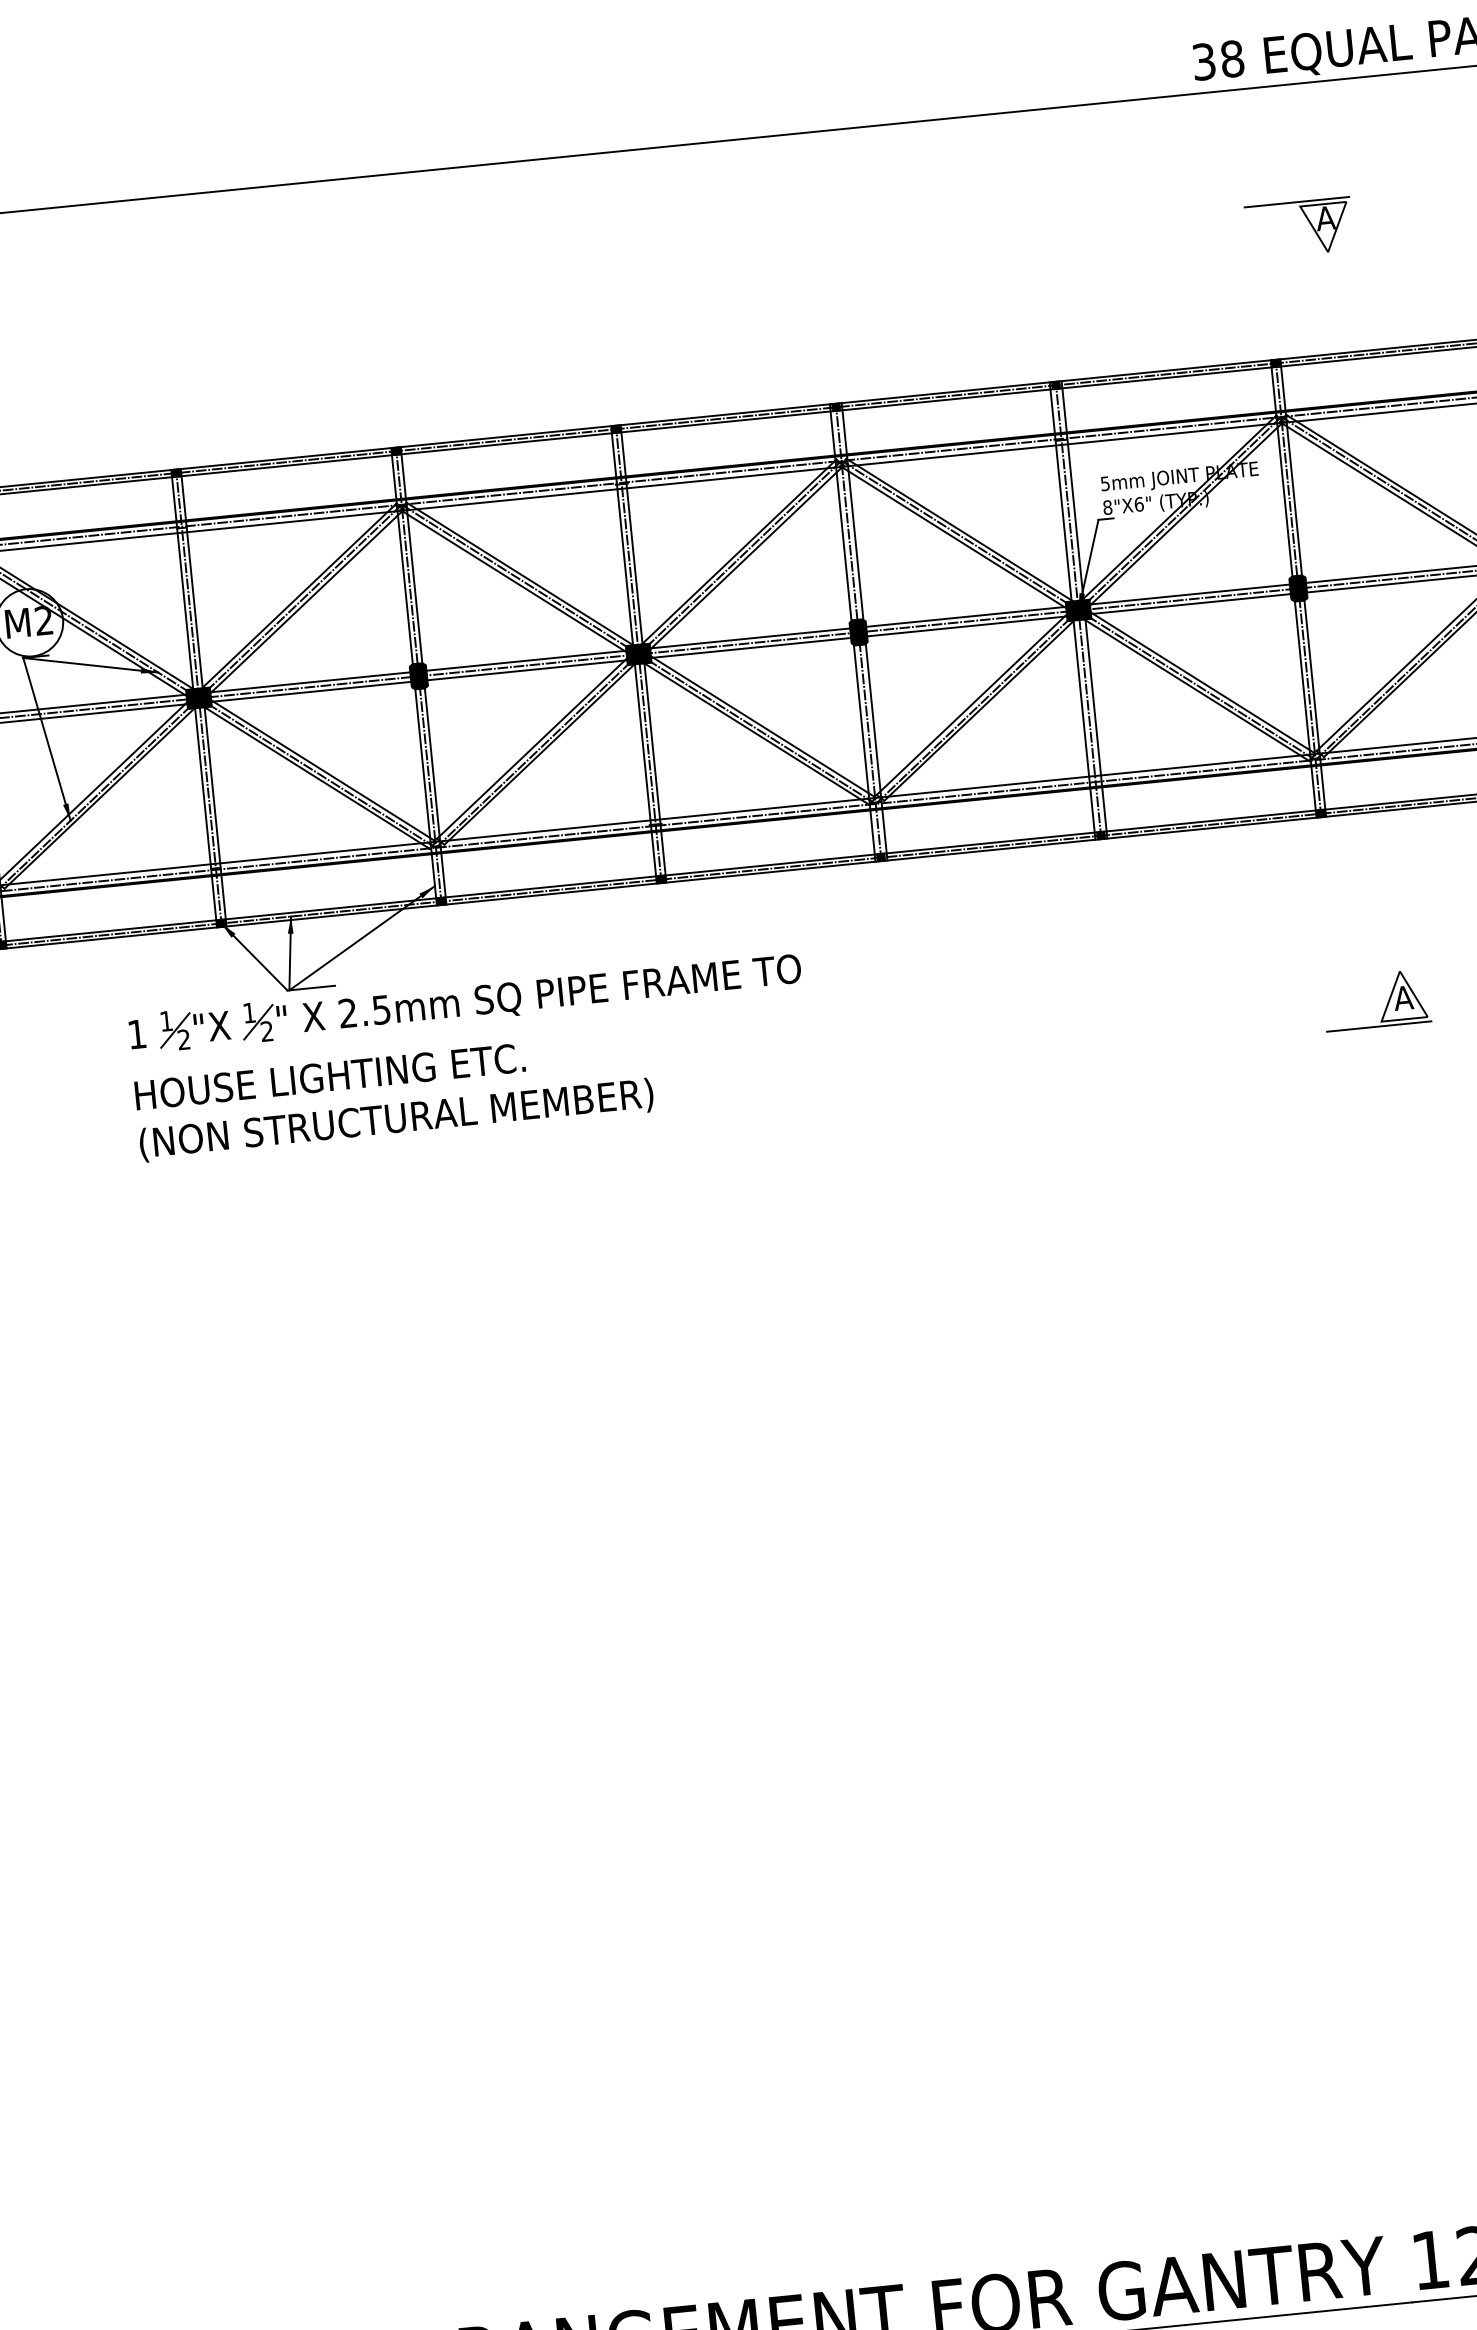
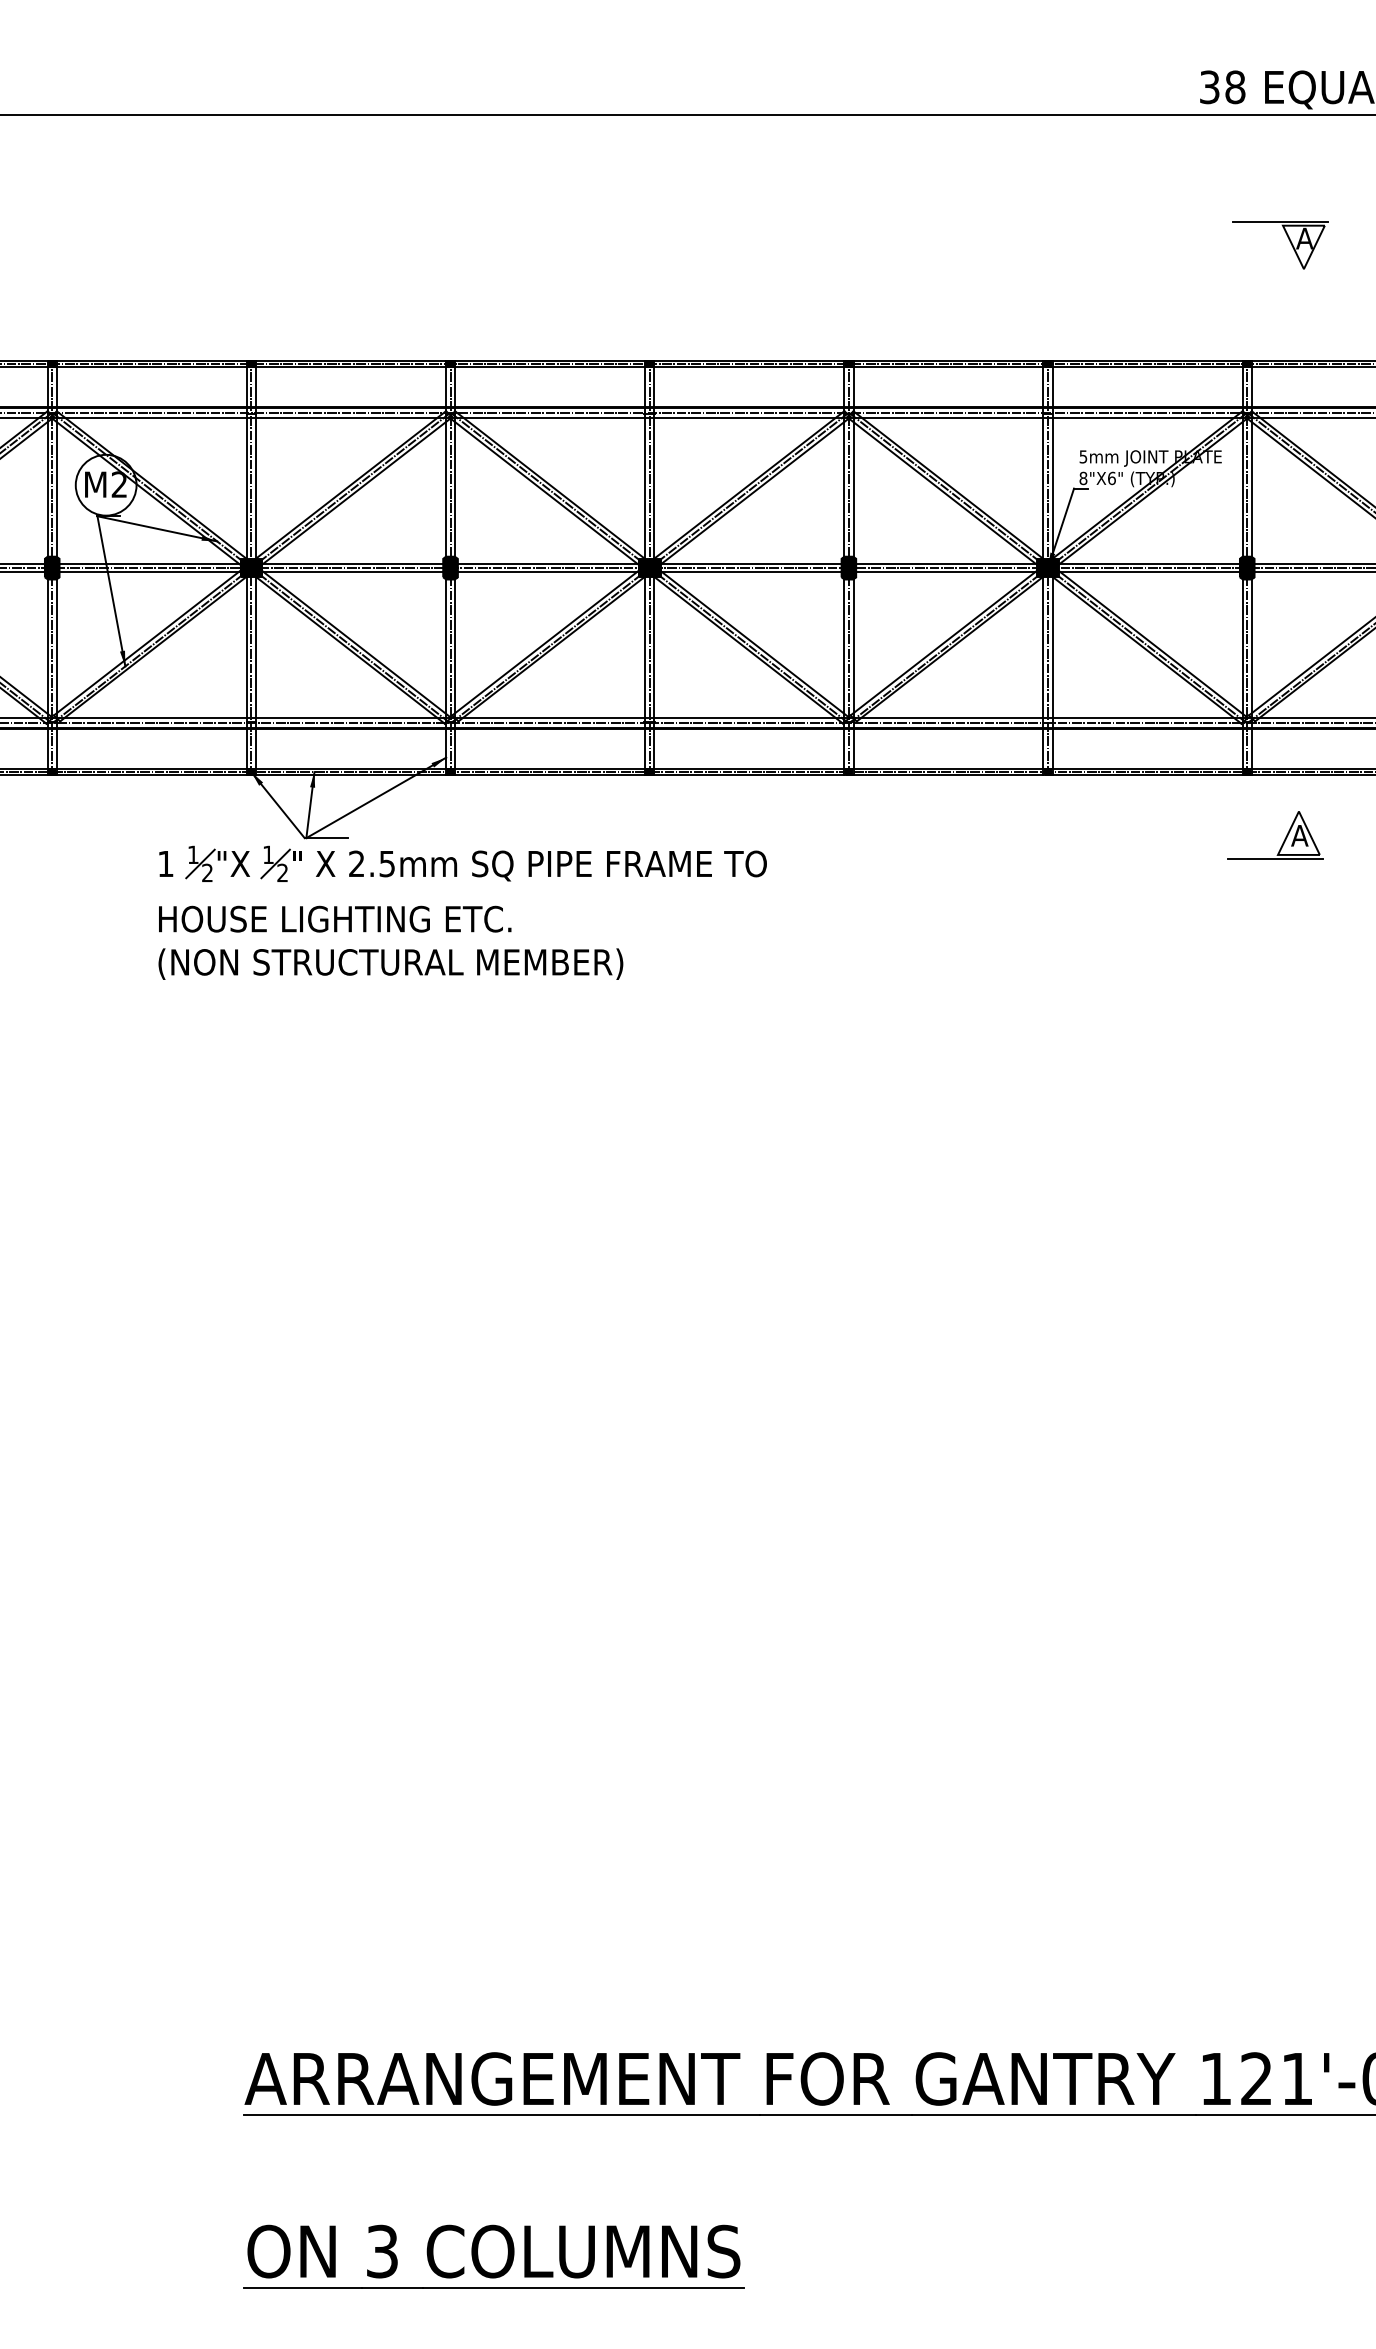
part: (1386, 1002) -> (1284, 838), moved

